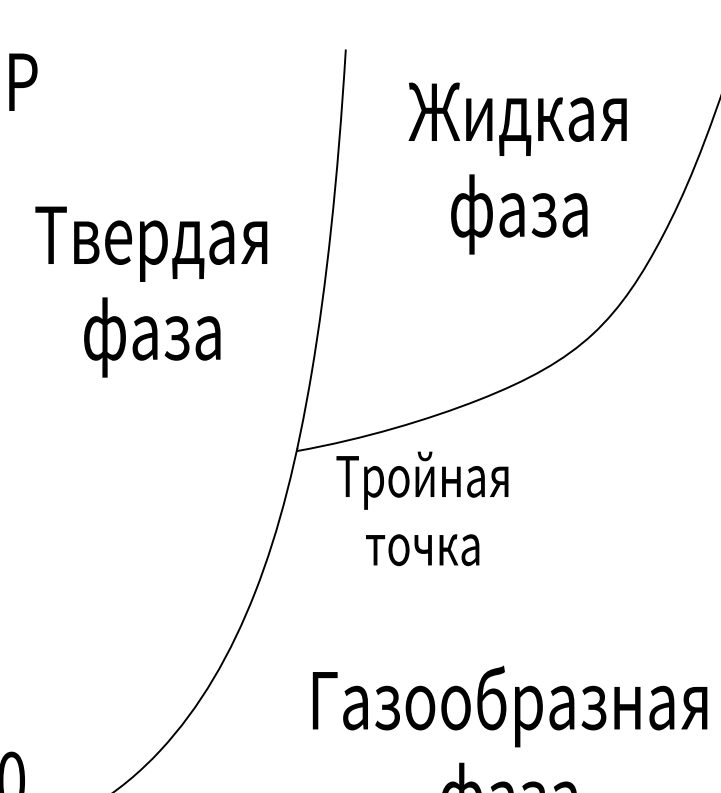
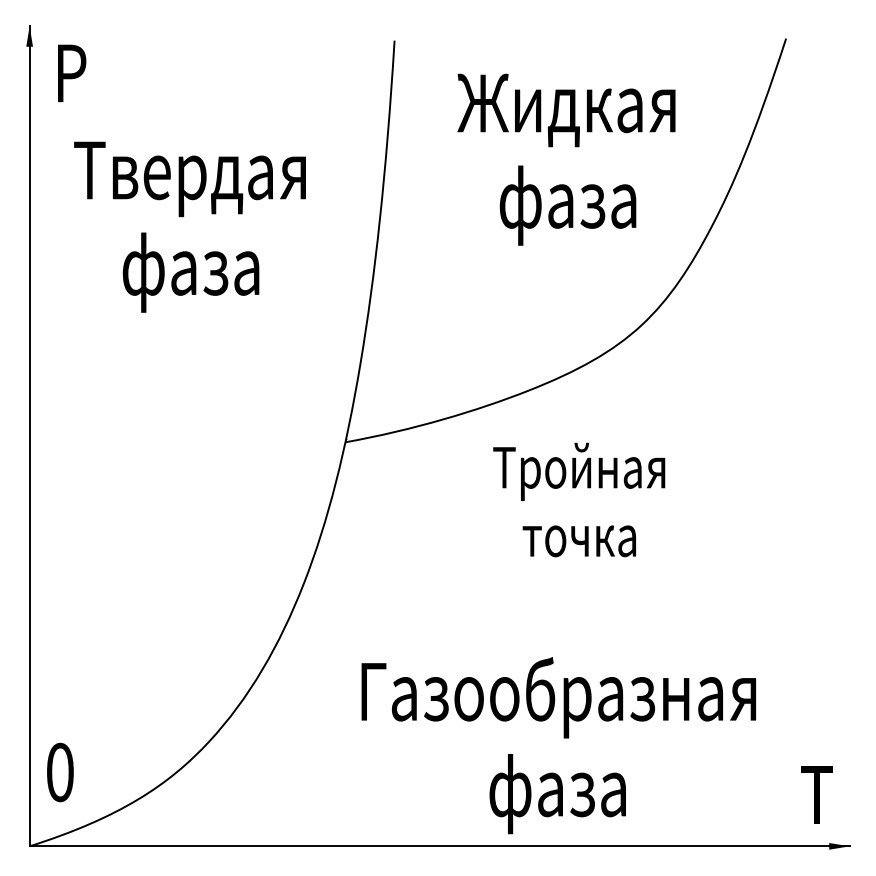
text: (150, 291) -> (189, 226), moved
text: (422, 508) -> (579, 499), moved

